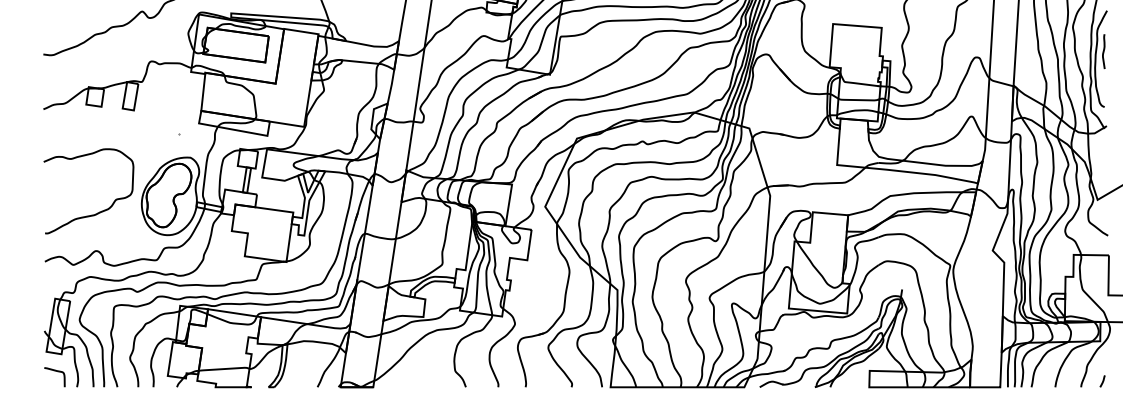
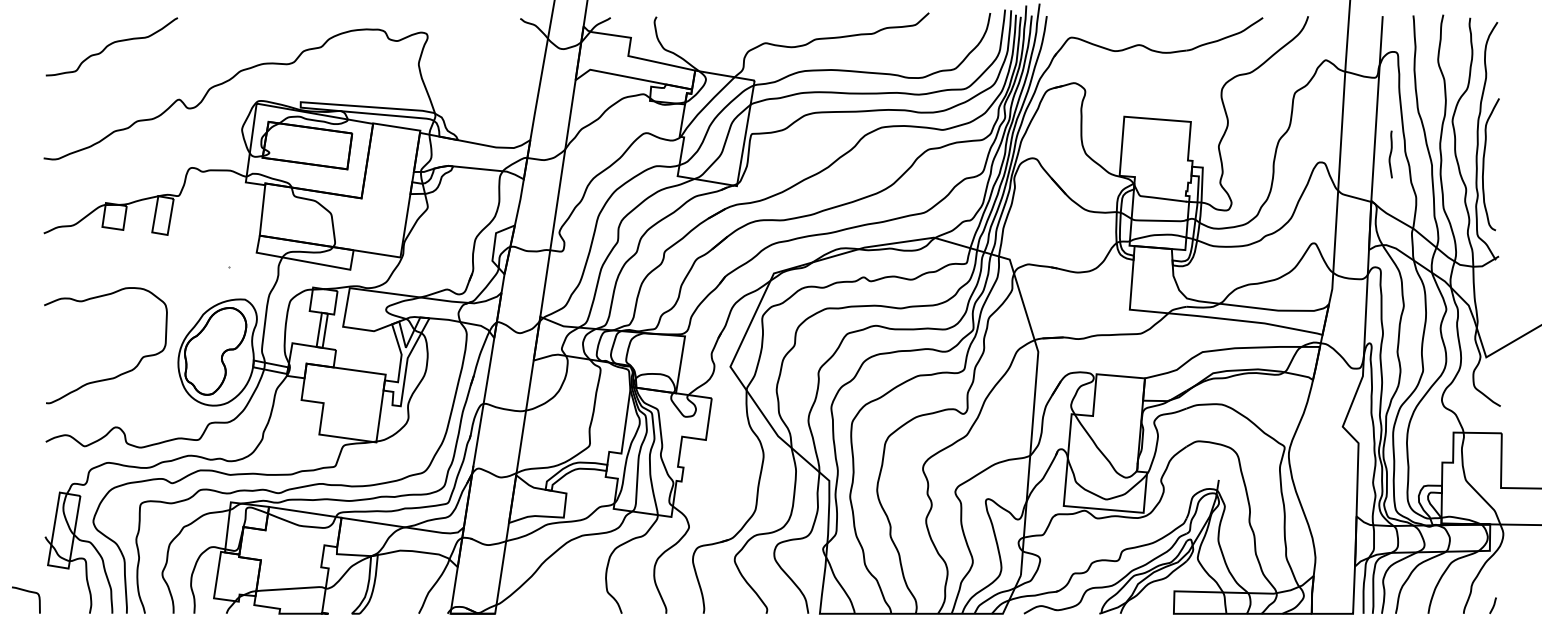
curve: (1103, 51) -> (1390, 154), moved
curve: (56, 371) -> (28, 592), moved

